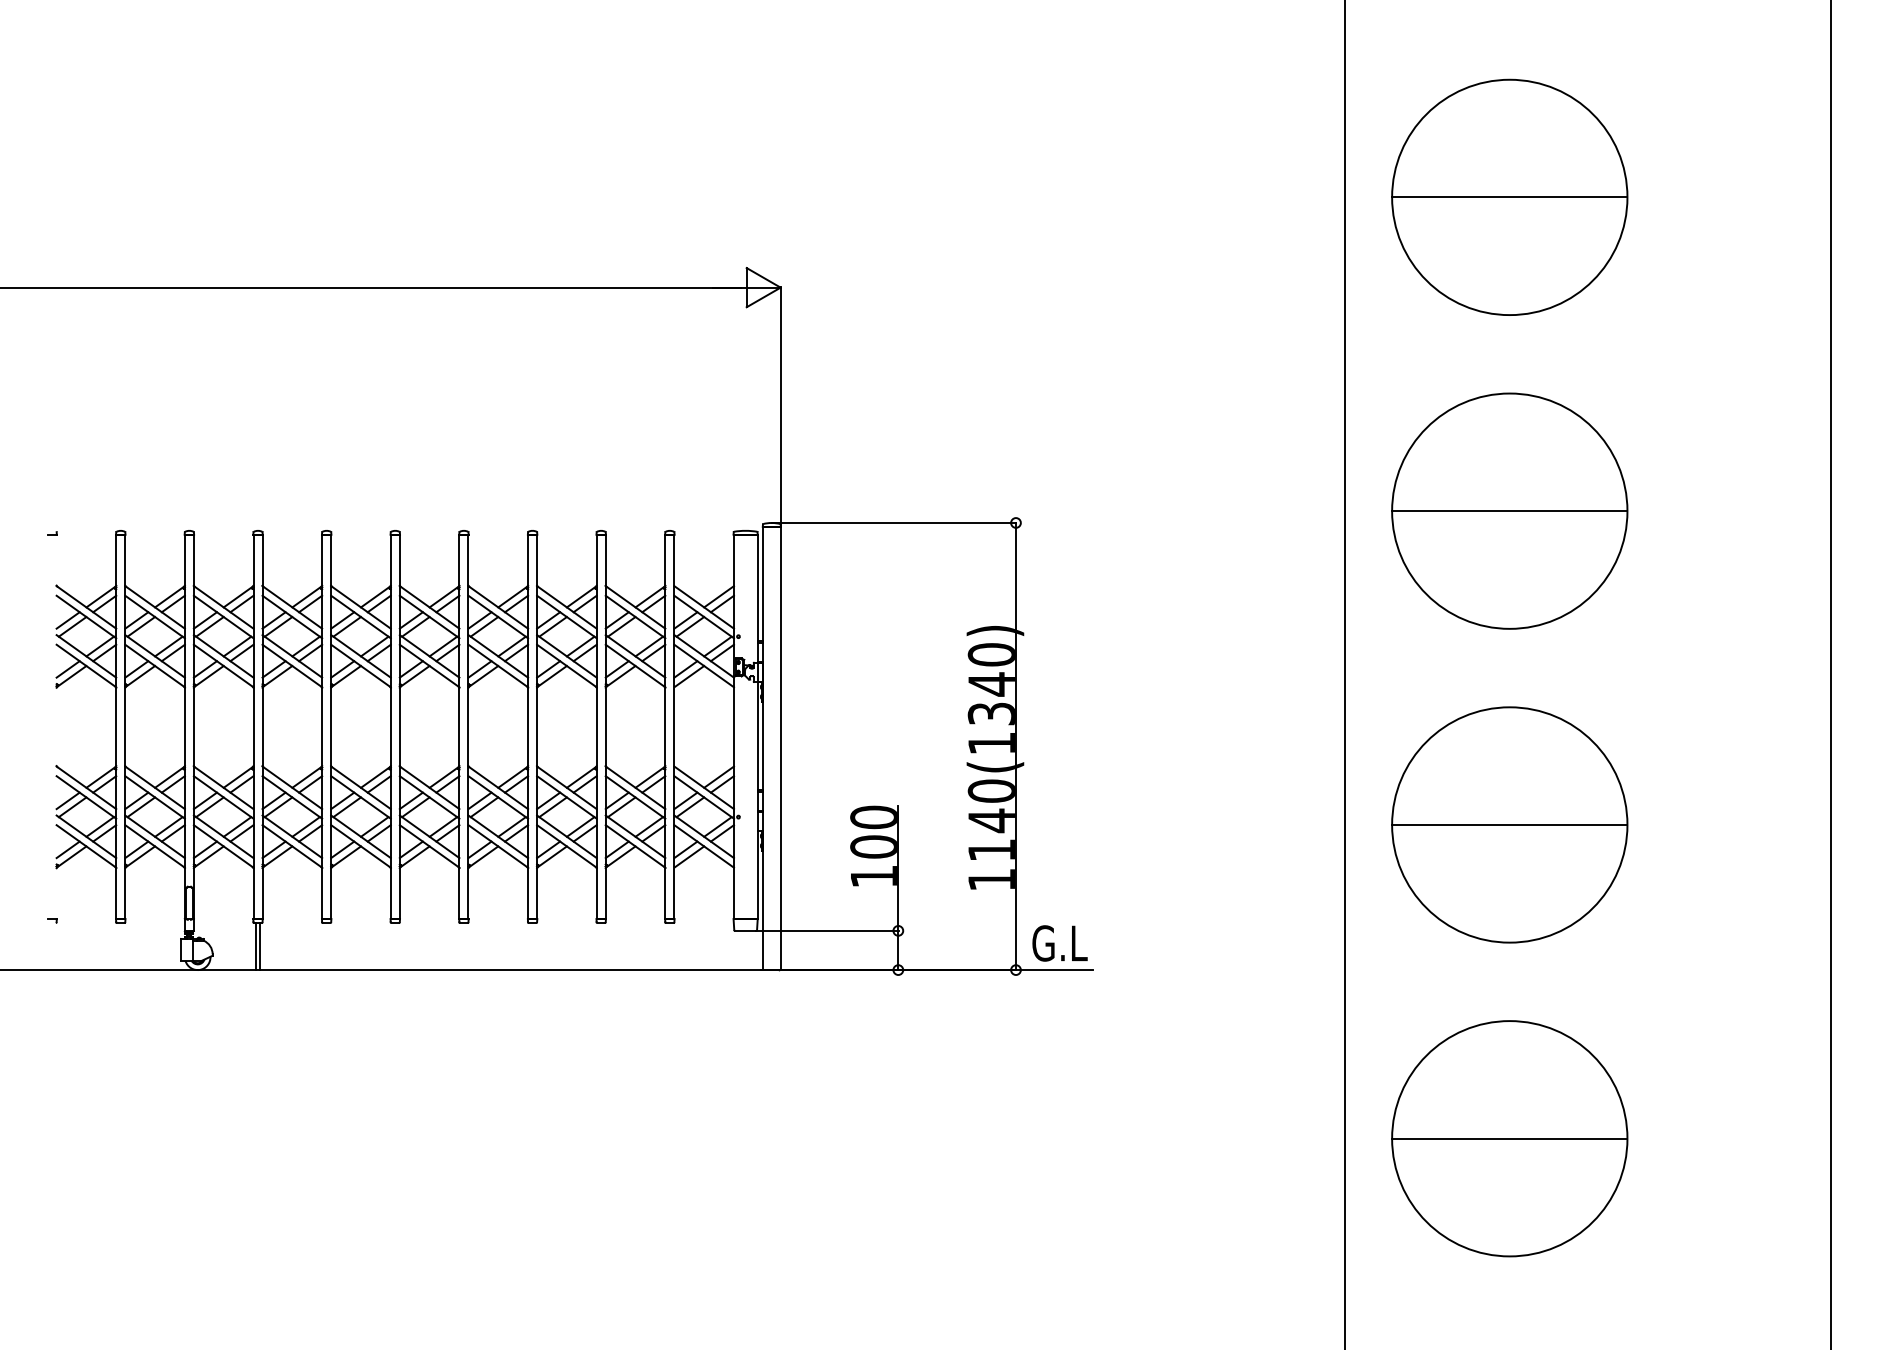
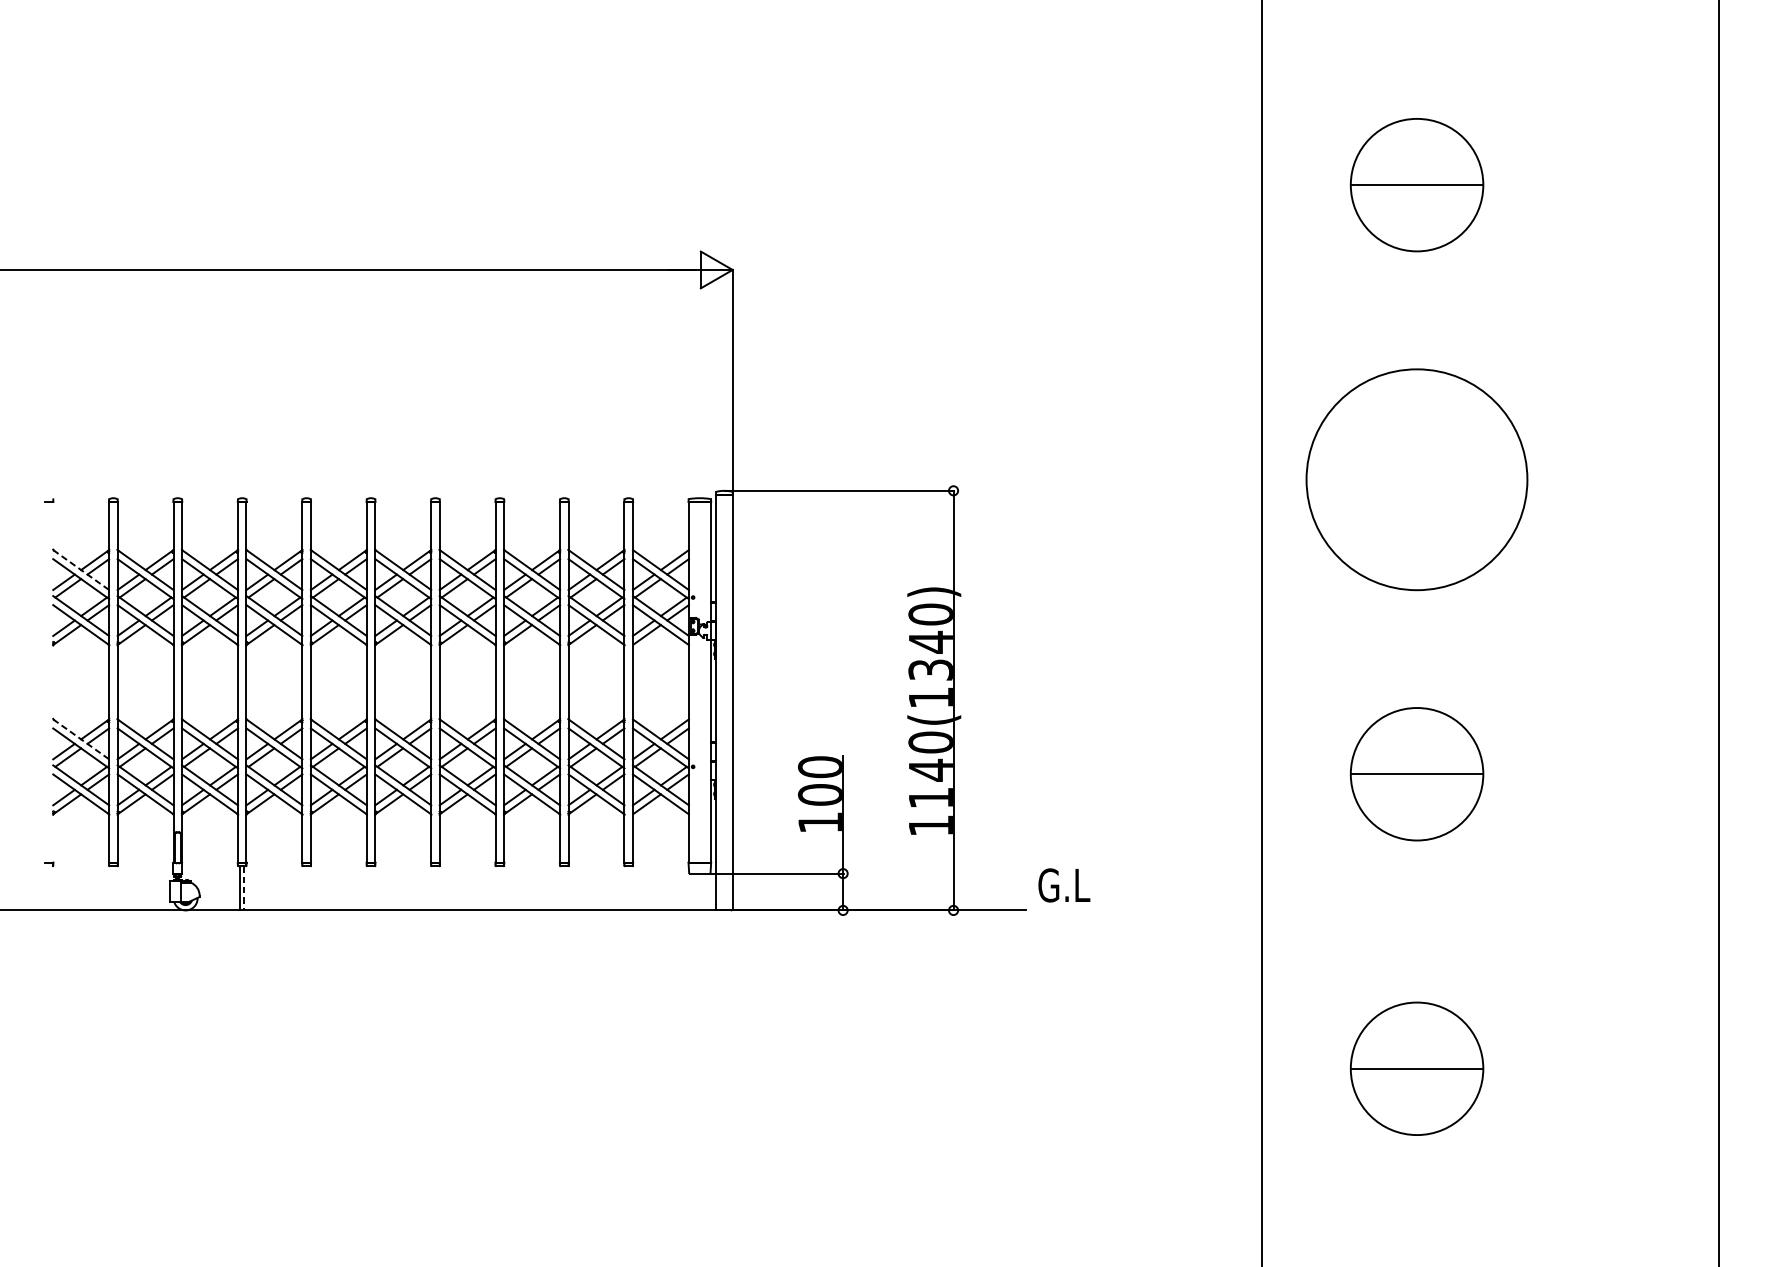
part: (1509, 196) -> (1416, 184), size x0.6
line: (1509, 511) -> (1416, 480), removed
line: (86, 607) -> (81, 570), solid -> dashed
line: (86, 787) -> (81, 739), solid -> dashed
part: (1509, 824) -> (1416, 773), size x0.6
text: (1059, 943) -> (1063, 885), moved
line: (260, 947) -> (244, 889), solid -> dashed
part: (1509, 1138) -> (1416, 1068), size x0.6

